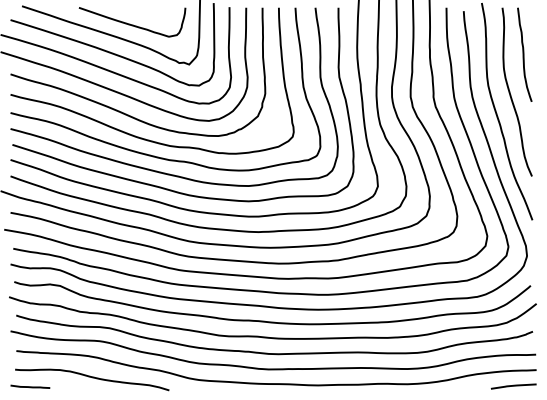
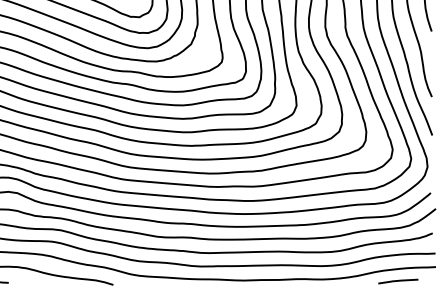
line: (513, 386) -> (398, 281), moved

